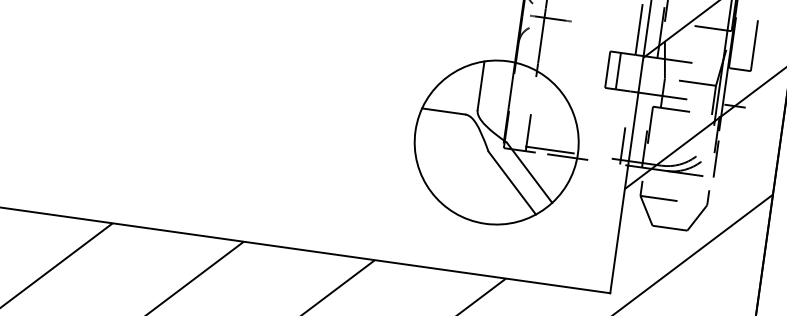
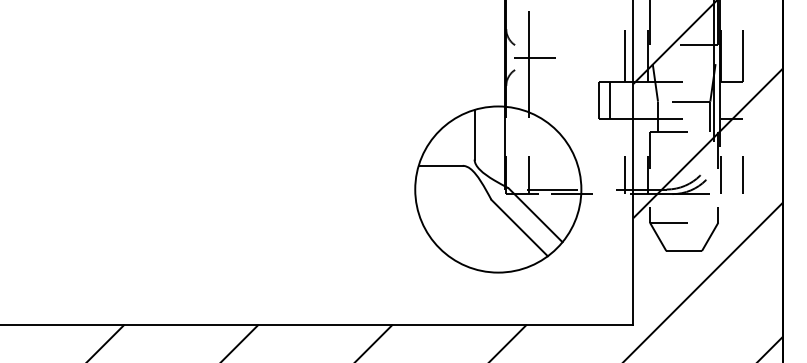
line: (737, 161) -> (742, 174), added

